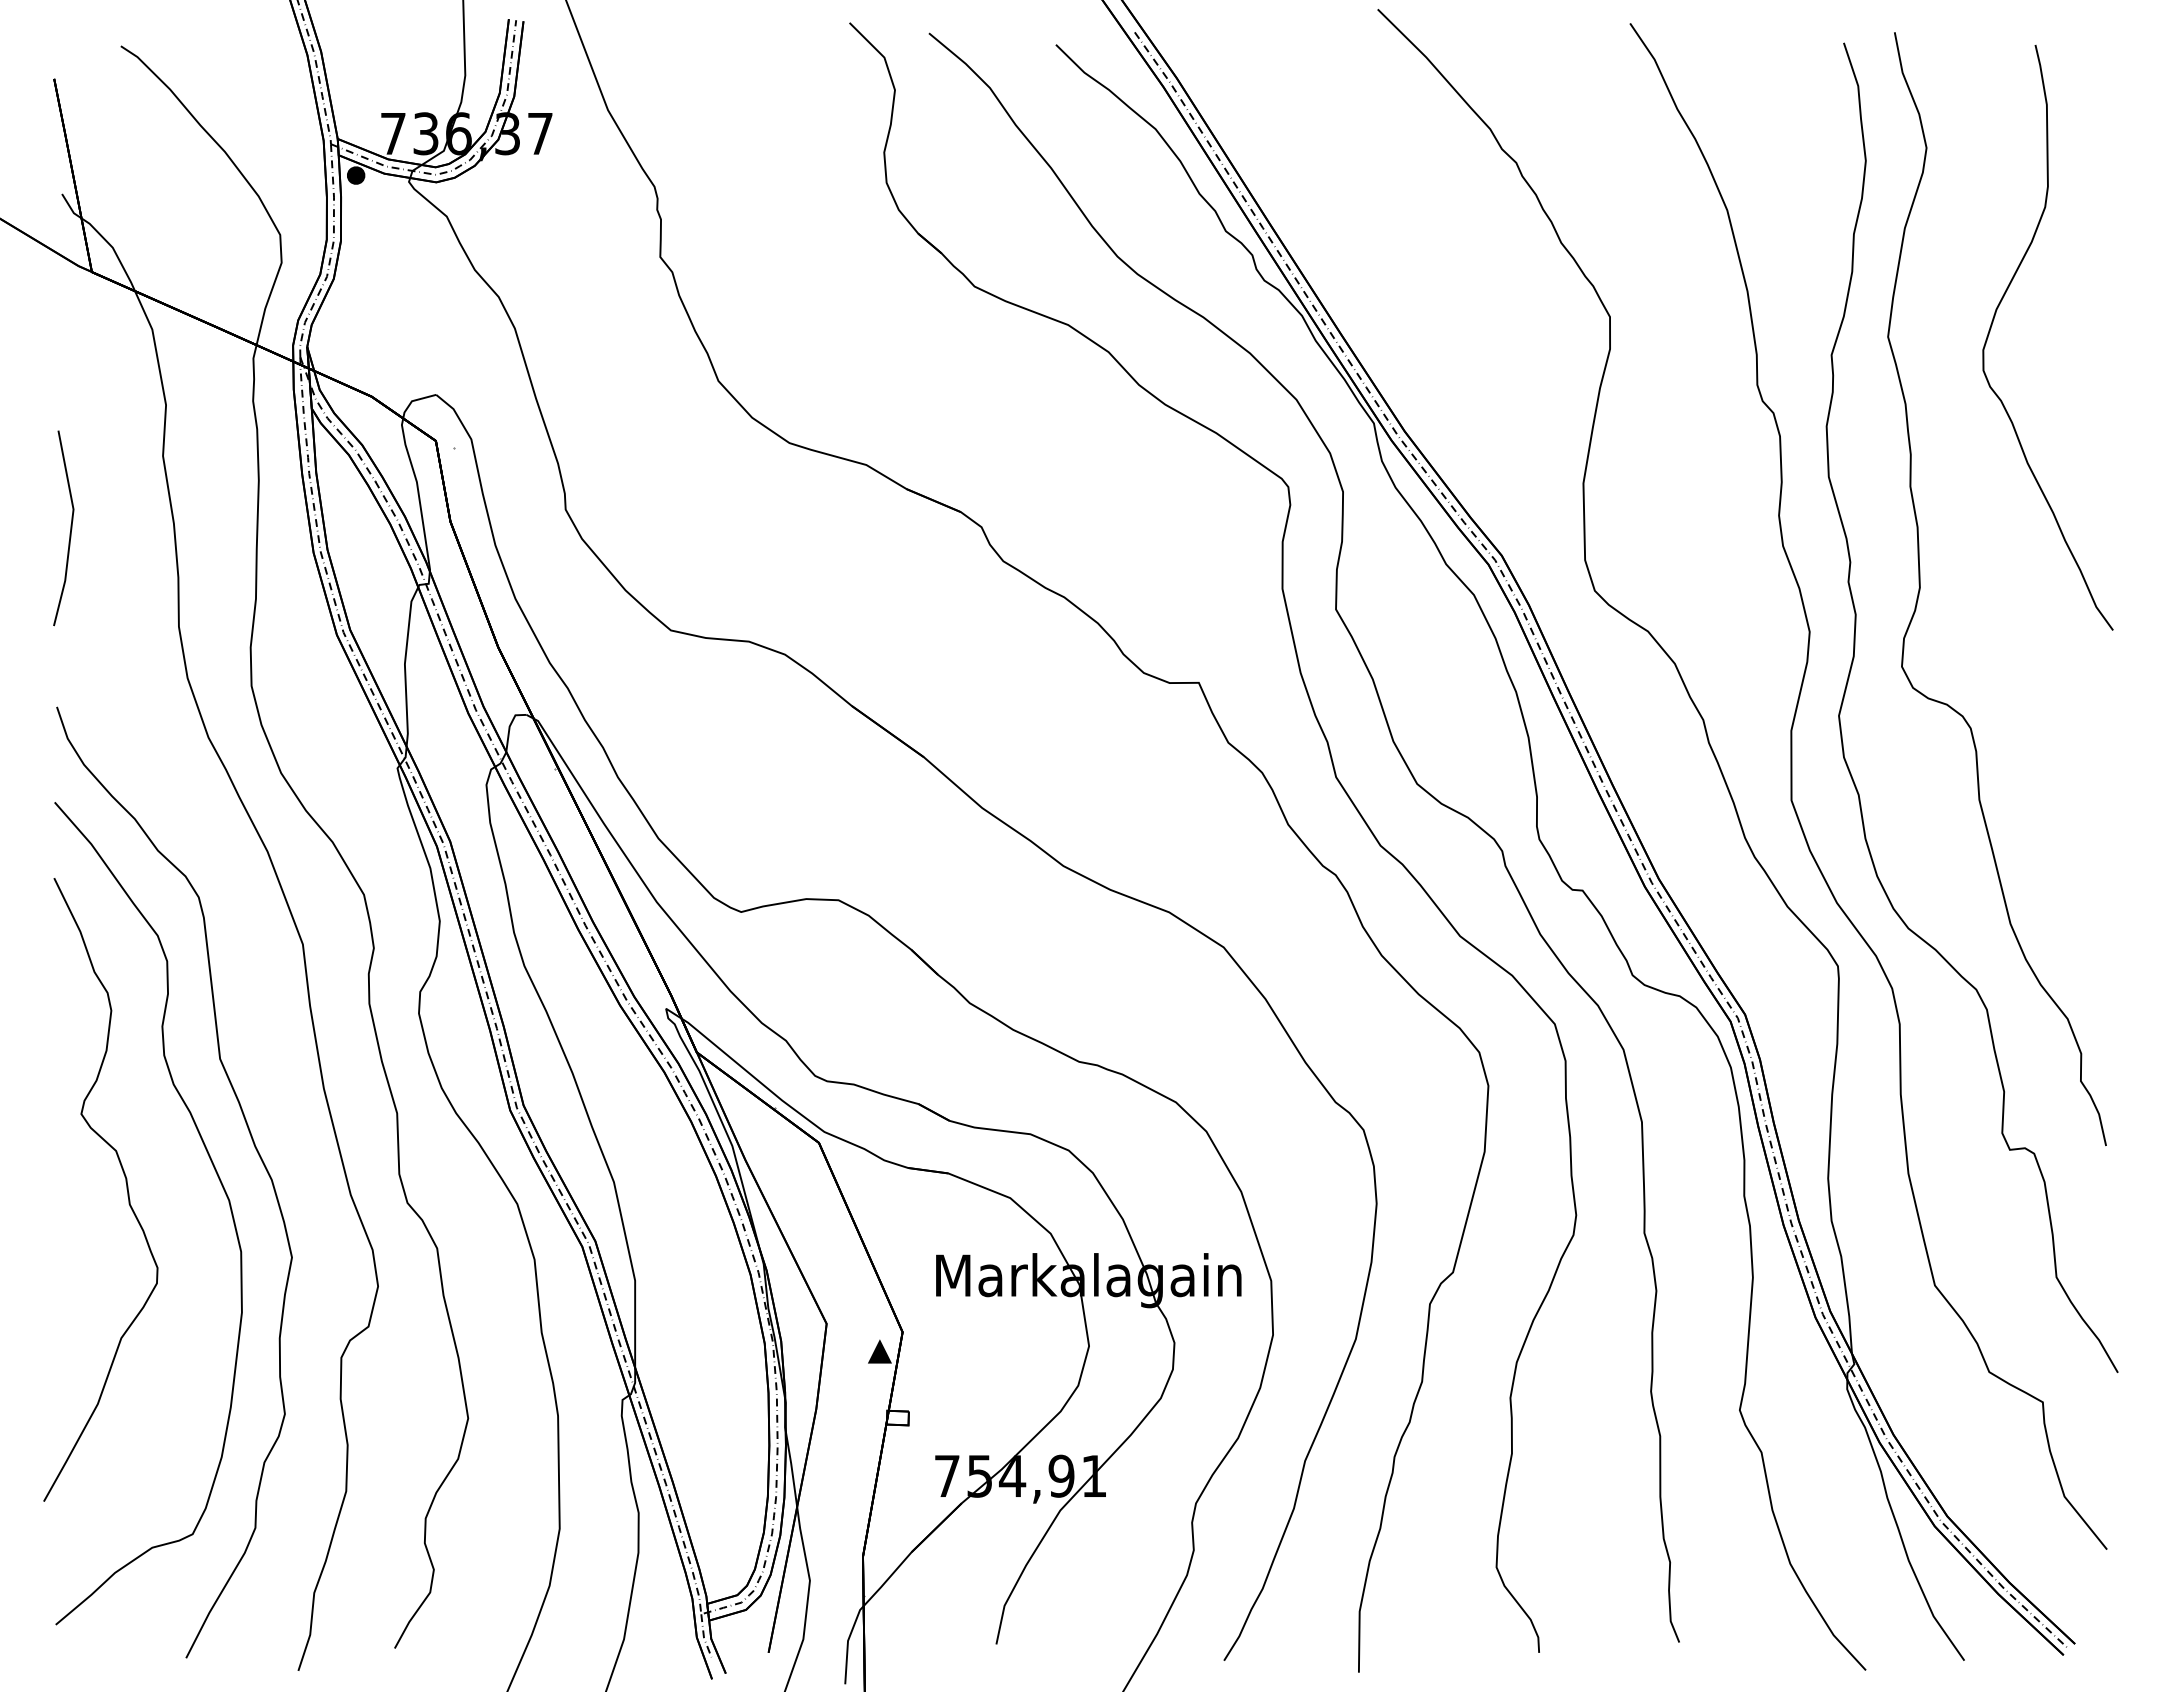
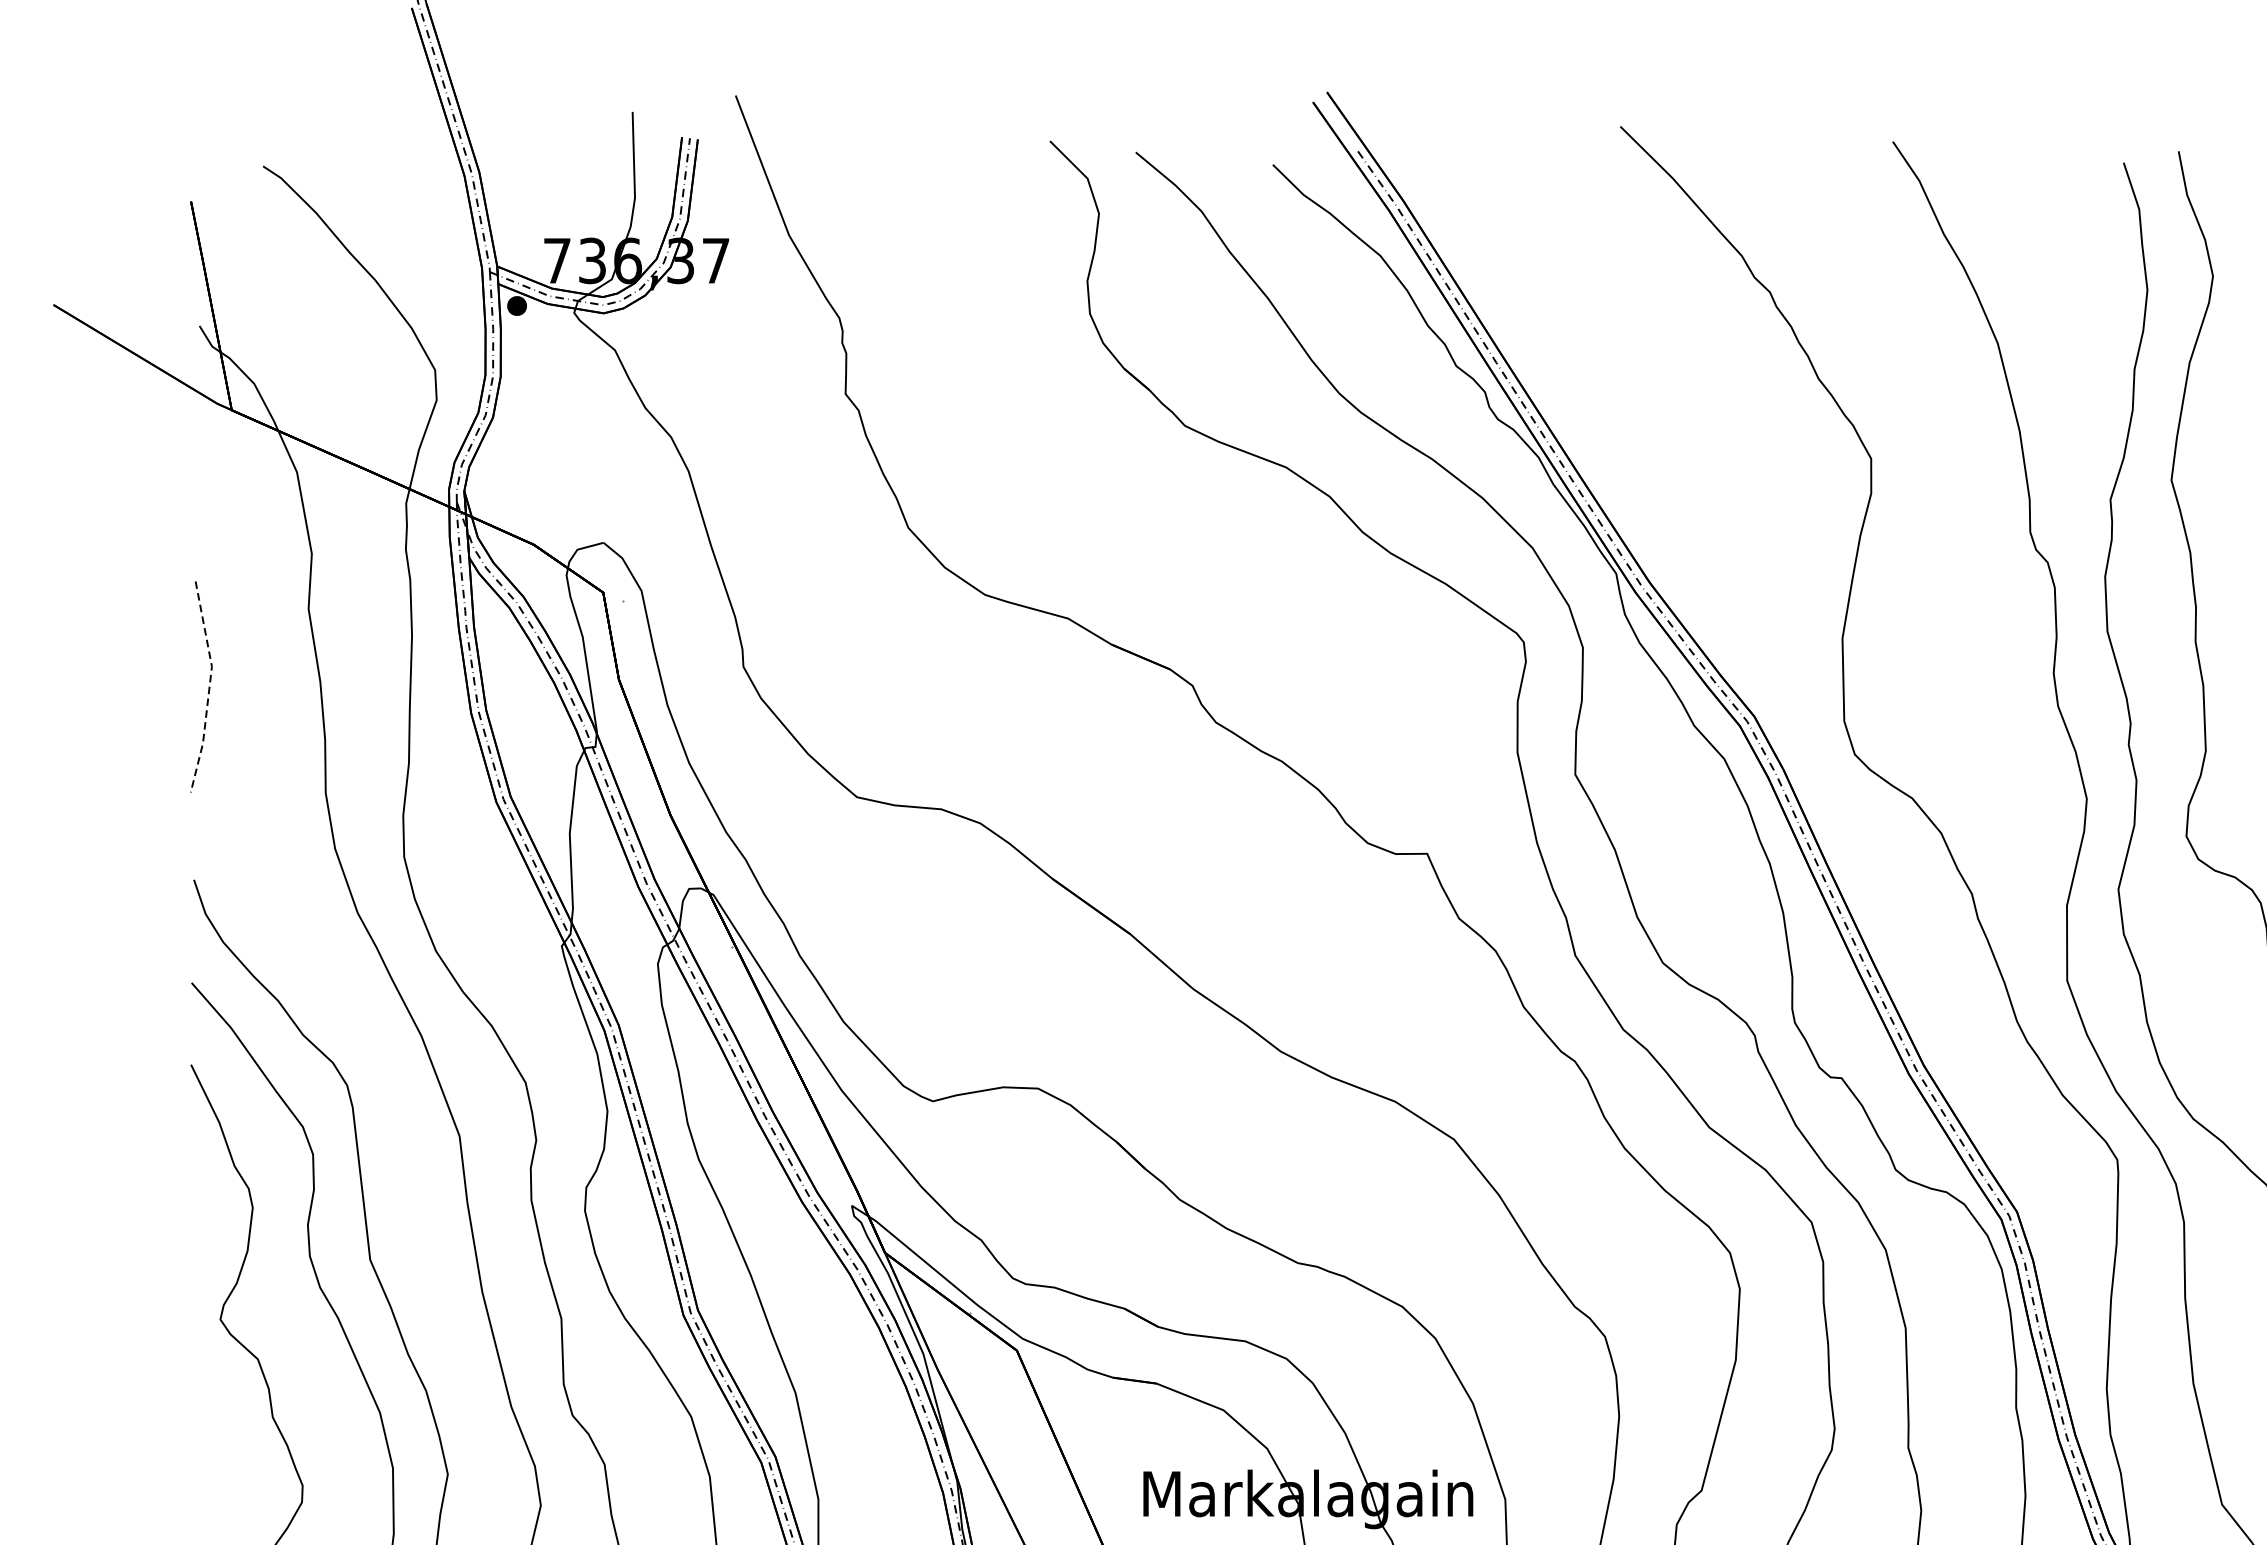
line: (71, 528) -> (209, 687), solid -> dashed

